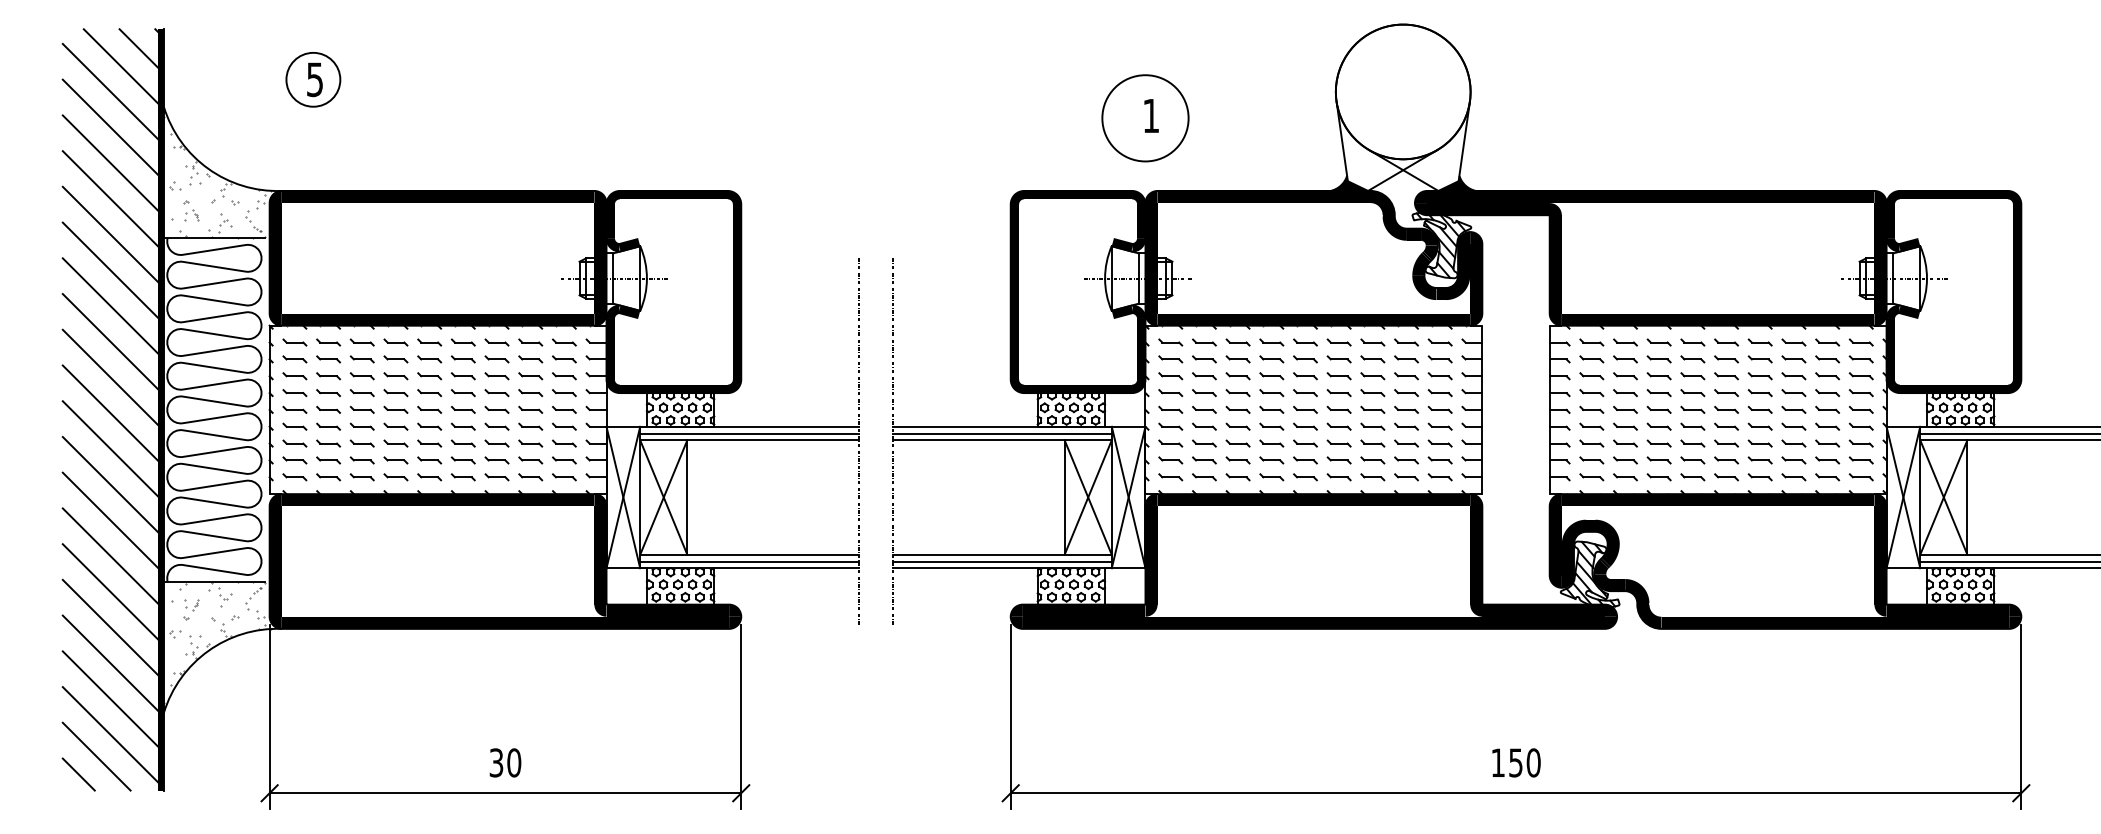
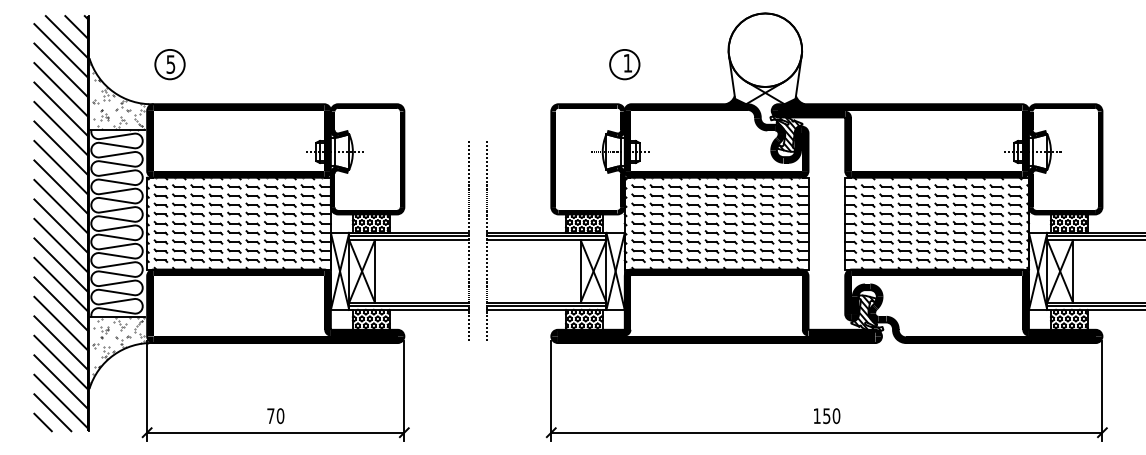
part: (312, 79) -> (169, 64), moved
circle: (1144, 118) -> (624, 64), size x0.62
text: (495, 763) -> (270, 416), 30 -> 70

